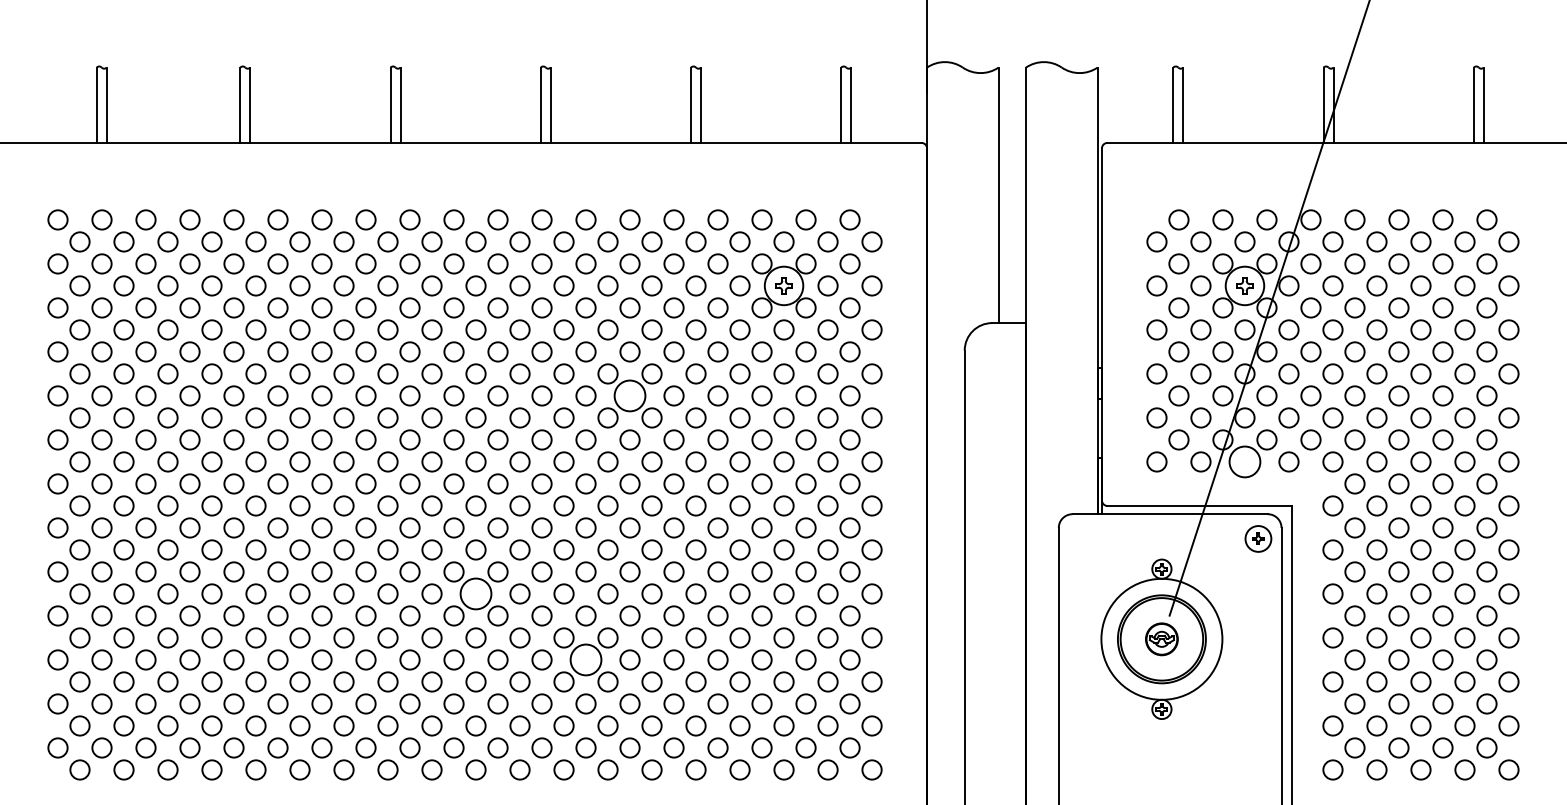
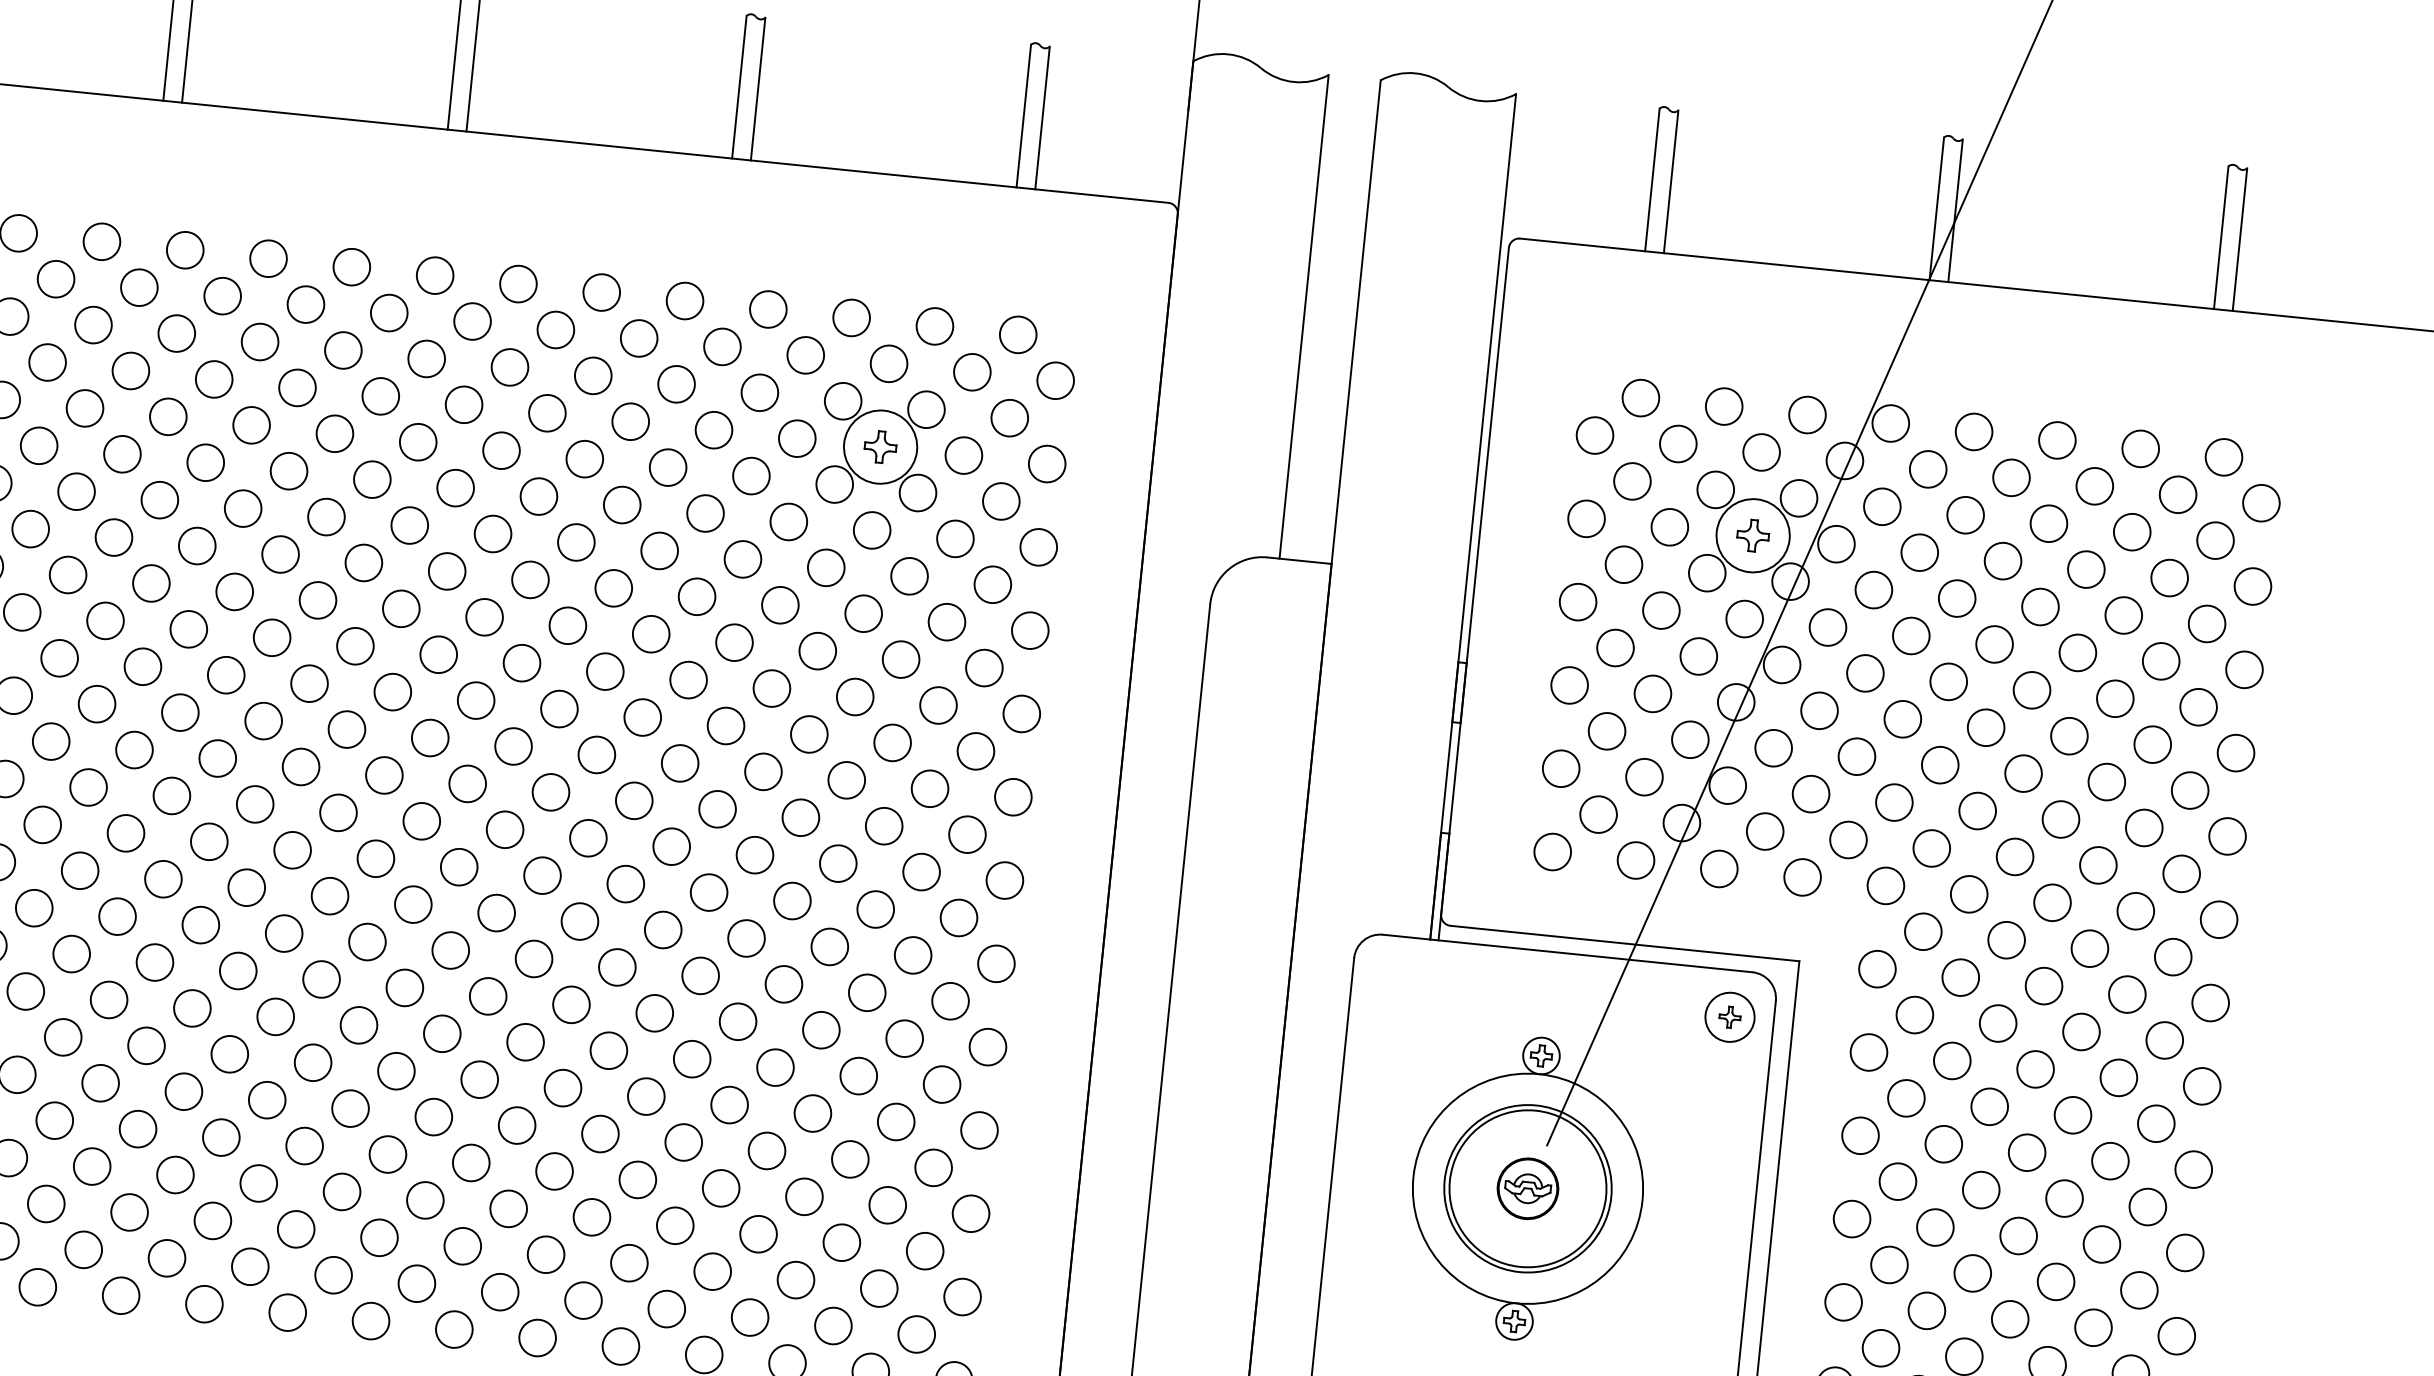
circle: (629, 395) -> (566, 624), size x0.62
circle: (1244, 461) -> (1718, 868), size x0.62
circle: (475, 593) -> (237, 970), size x0.62
circle: (585, 659) -> (432, 1116), size x0.62

